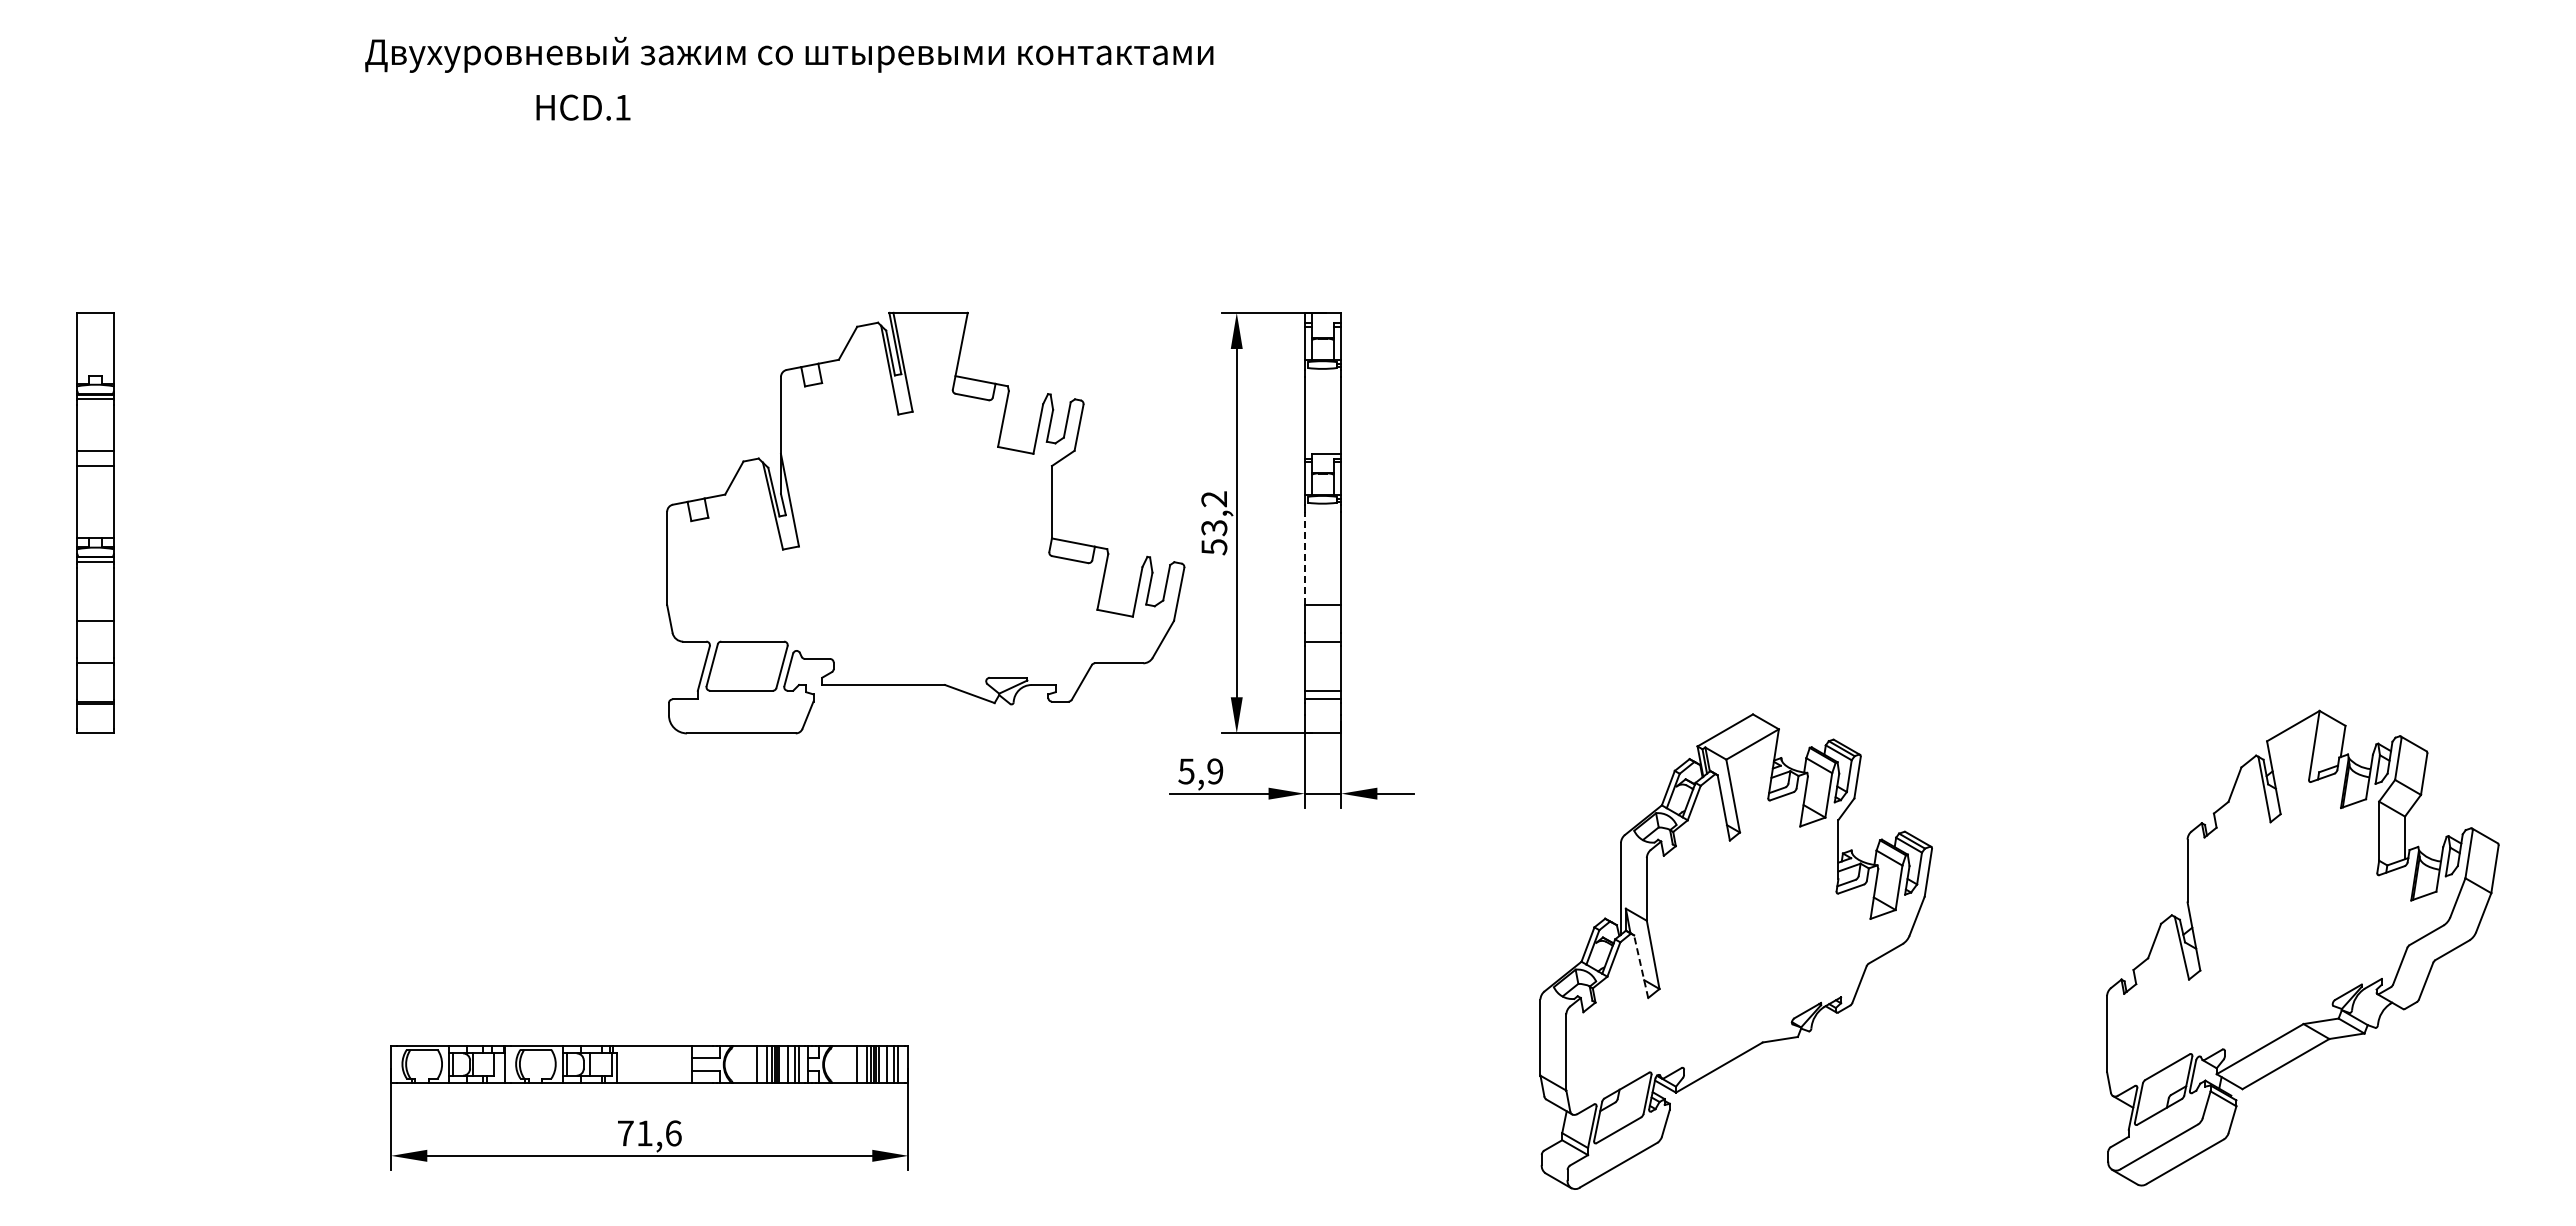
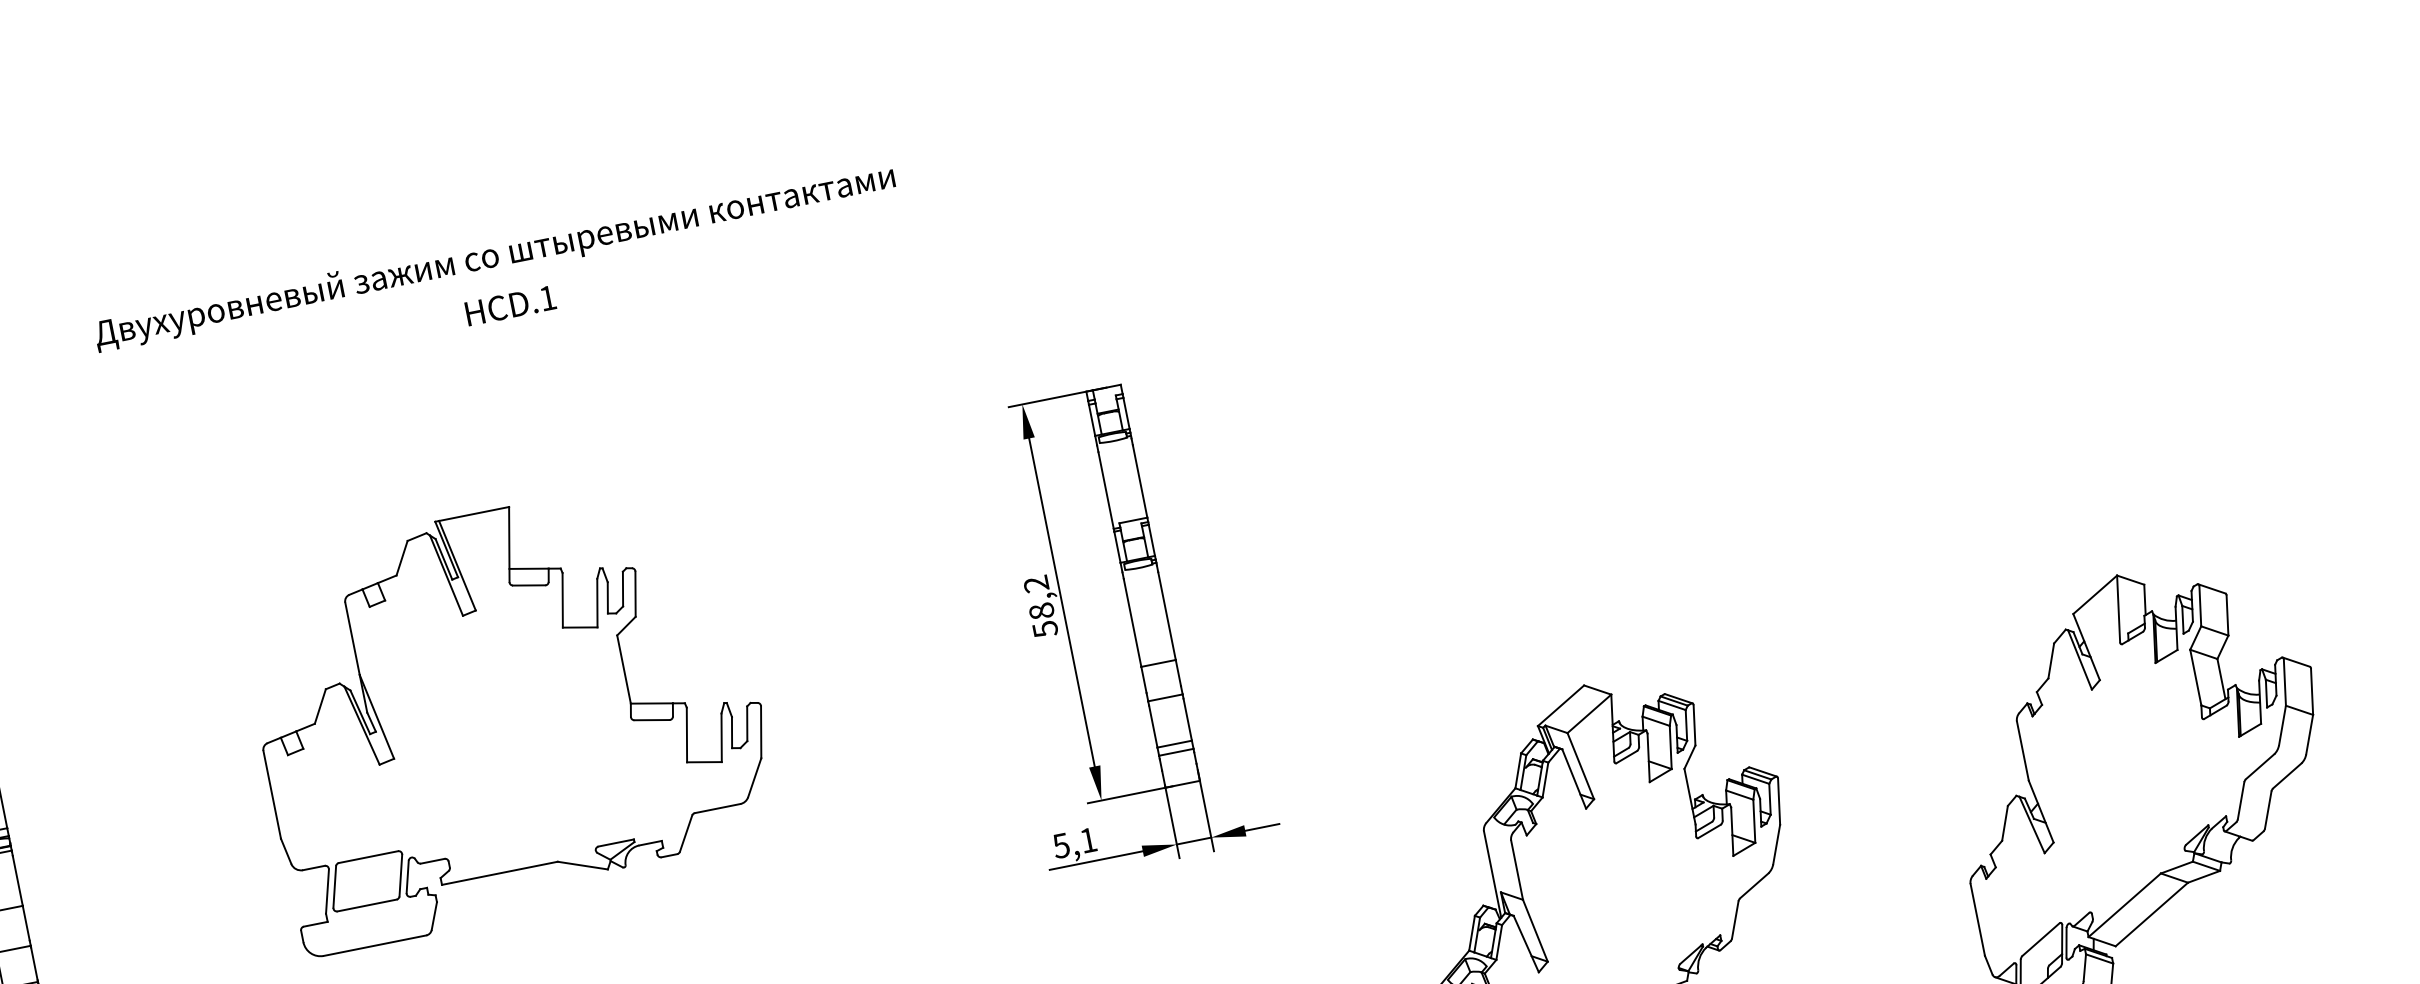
text: (789, 54) -> (495, 256), moved
text: (583, 107) -> (510, 305), moved
part: (925, 522) -> (508, 712), moved
text: (1214, 528) -> (1041, 611), 53,2 -> 58,2
line: (1304, 558) -> (1132, 623), dashed -> solid
text: (1215, 771) -> (1088, 840), 5,9 -> 5,1
line: (1641, 966) -> (1526, 943), dashed -> solid

